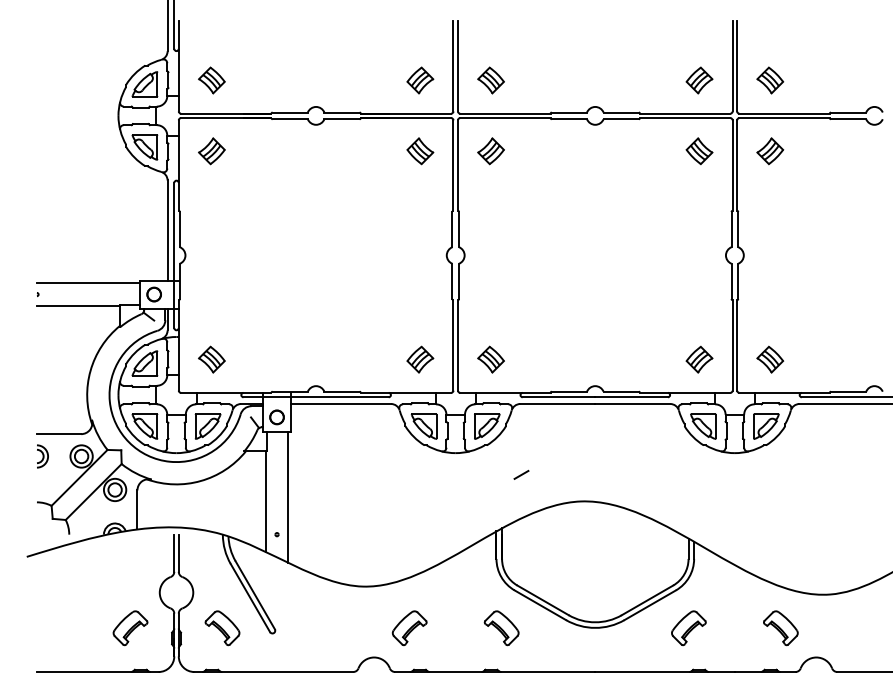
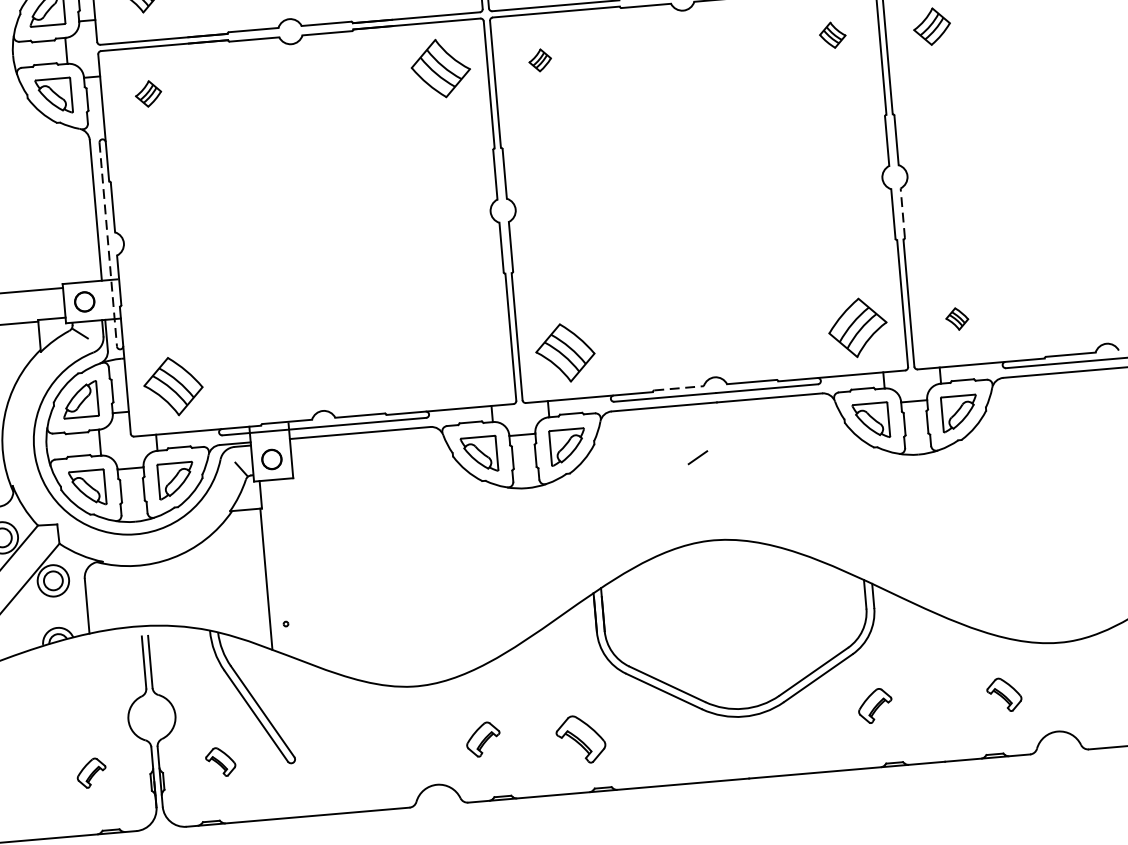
part: (211, 151) -> (147, 94), size x0.7
part: (420, 151) -> (441, 69), size x1.6
part: (490, 151) -> (539, 60), size x0.6
part: (699, 151) -> (832, 35), size x0.7
line: (174, 255) -> (108, 244), solid -> dashed
line: (738, 281) -> (903, 213), solid -> dashed
part: (211, 359) -> (172, 386), size x1.6
part: (420, 359) -> (466, 361), removed
part: (490, 359) -> (564, 352), size x1.6
part: (699, 359) -> (857, 327), size x1.6
part: (770, 359) -> (957, 318), size x0.6
line: (569, 391) -> (679, 387), solid -> dashed
line: (521, 474) -> (697, 457), moved
line: (288, 496) -> (297, 569), removed
part: (130, 628) -> (91, 773), size x0.6
part: (222, 628) -> (220, 762), size x0.6
part: (409, 628) -> (483, 739), size x0.7
part: (501, 628) -> (580, 739), moved
part: (688, 628) -> (874, 706), size x0.7
part: (780, 628) -> (1003, 695), size x0.7

